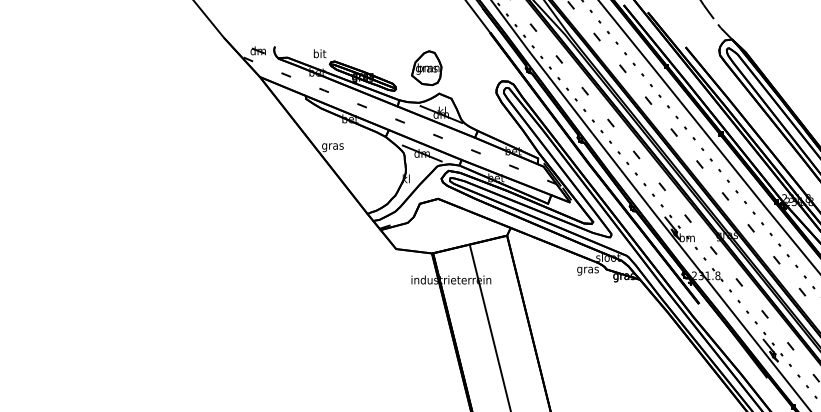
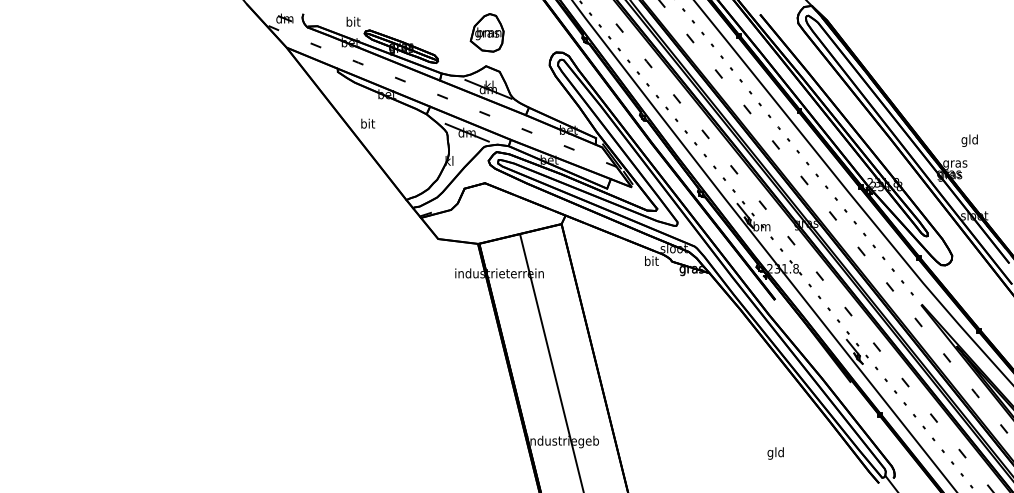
part: (426, 67) -> (486, 32), moved
text: (332, 146) -> (367, 124), gras -> bit
text: (587, 270) -> (651, 262), gras -> bit

